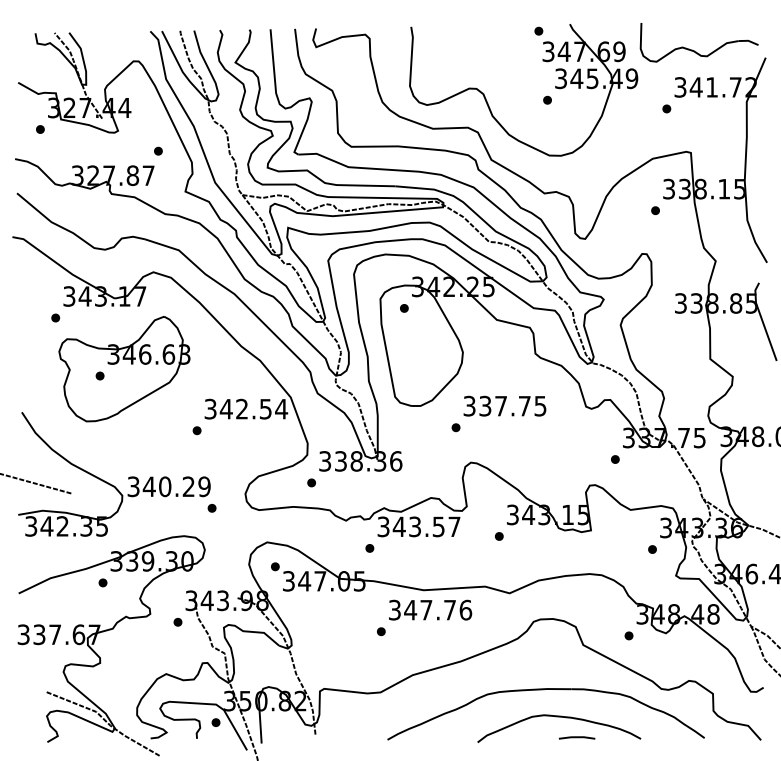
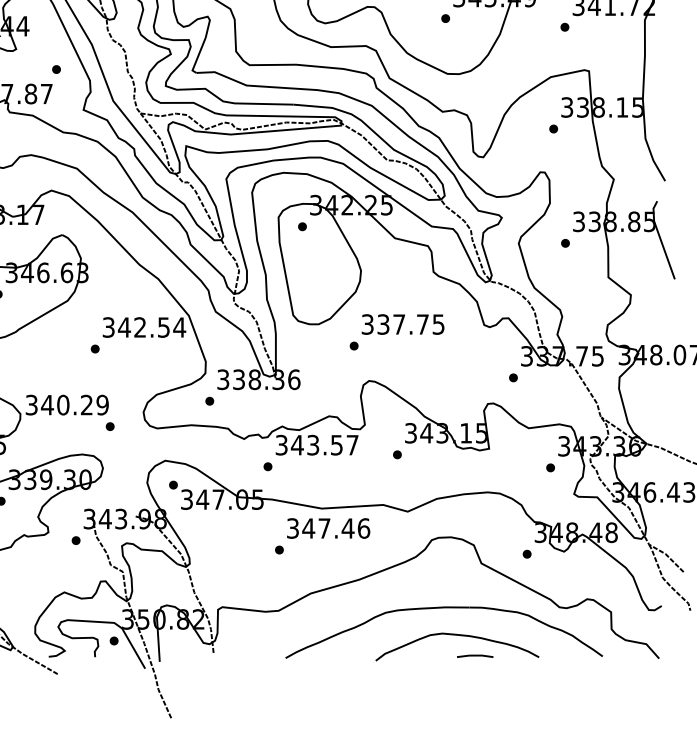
part: (667, 324) -> (565, 242), added
text: (449, 610) -> (347, 528), 347.76 -> 347.46

